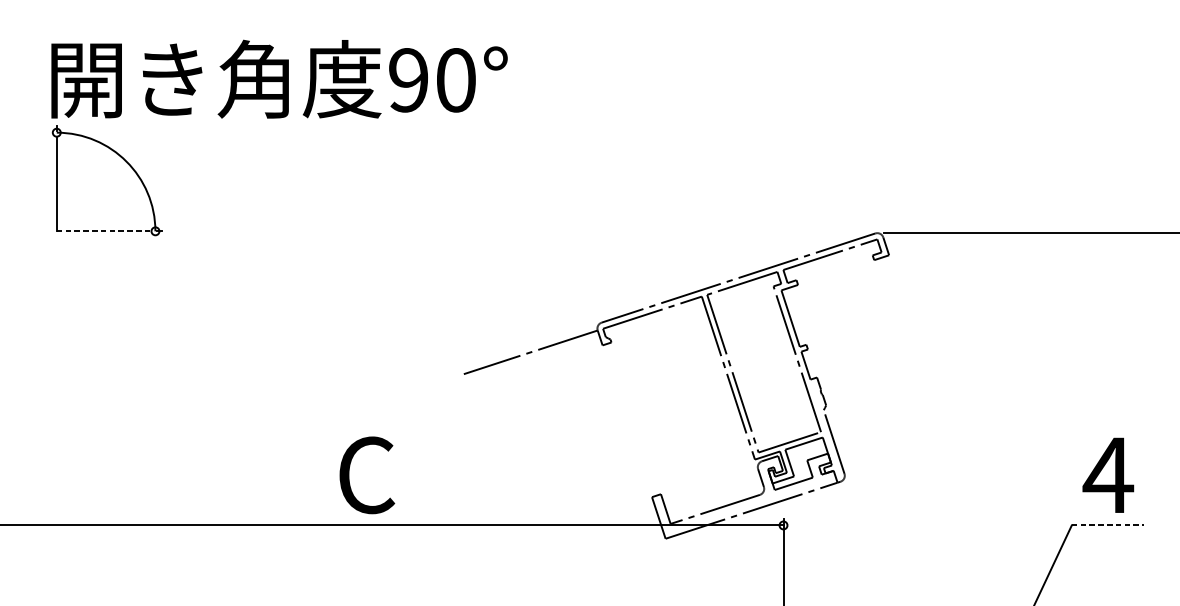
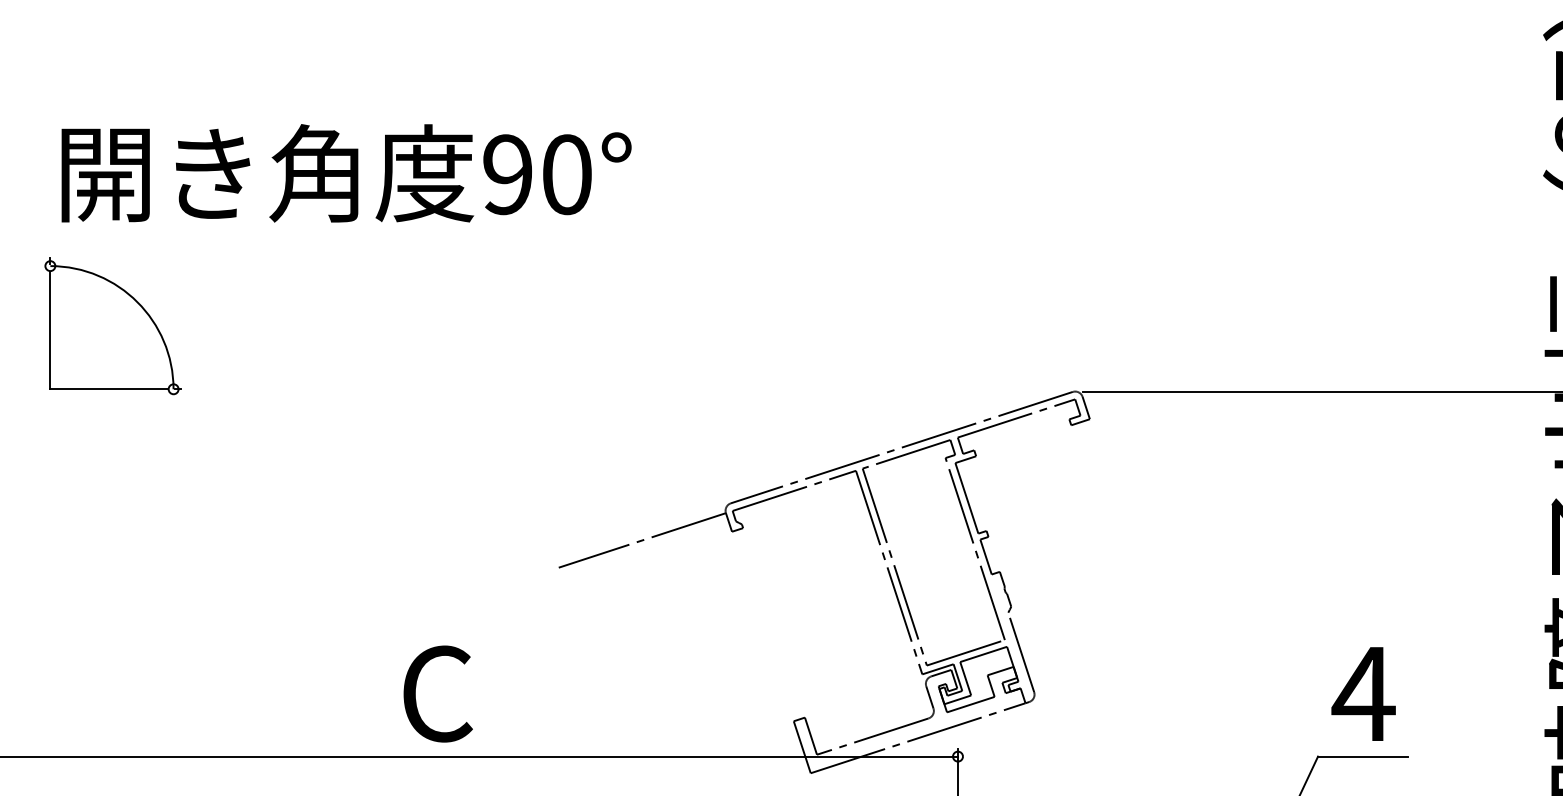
text: (279, 79) -> (346, 173), moved
line: (104, 231) -> (109, 389), dashed -> solid
line: (1108, 525) -> (1363, 756), dashed -> solid

